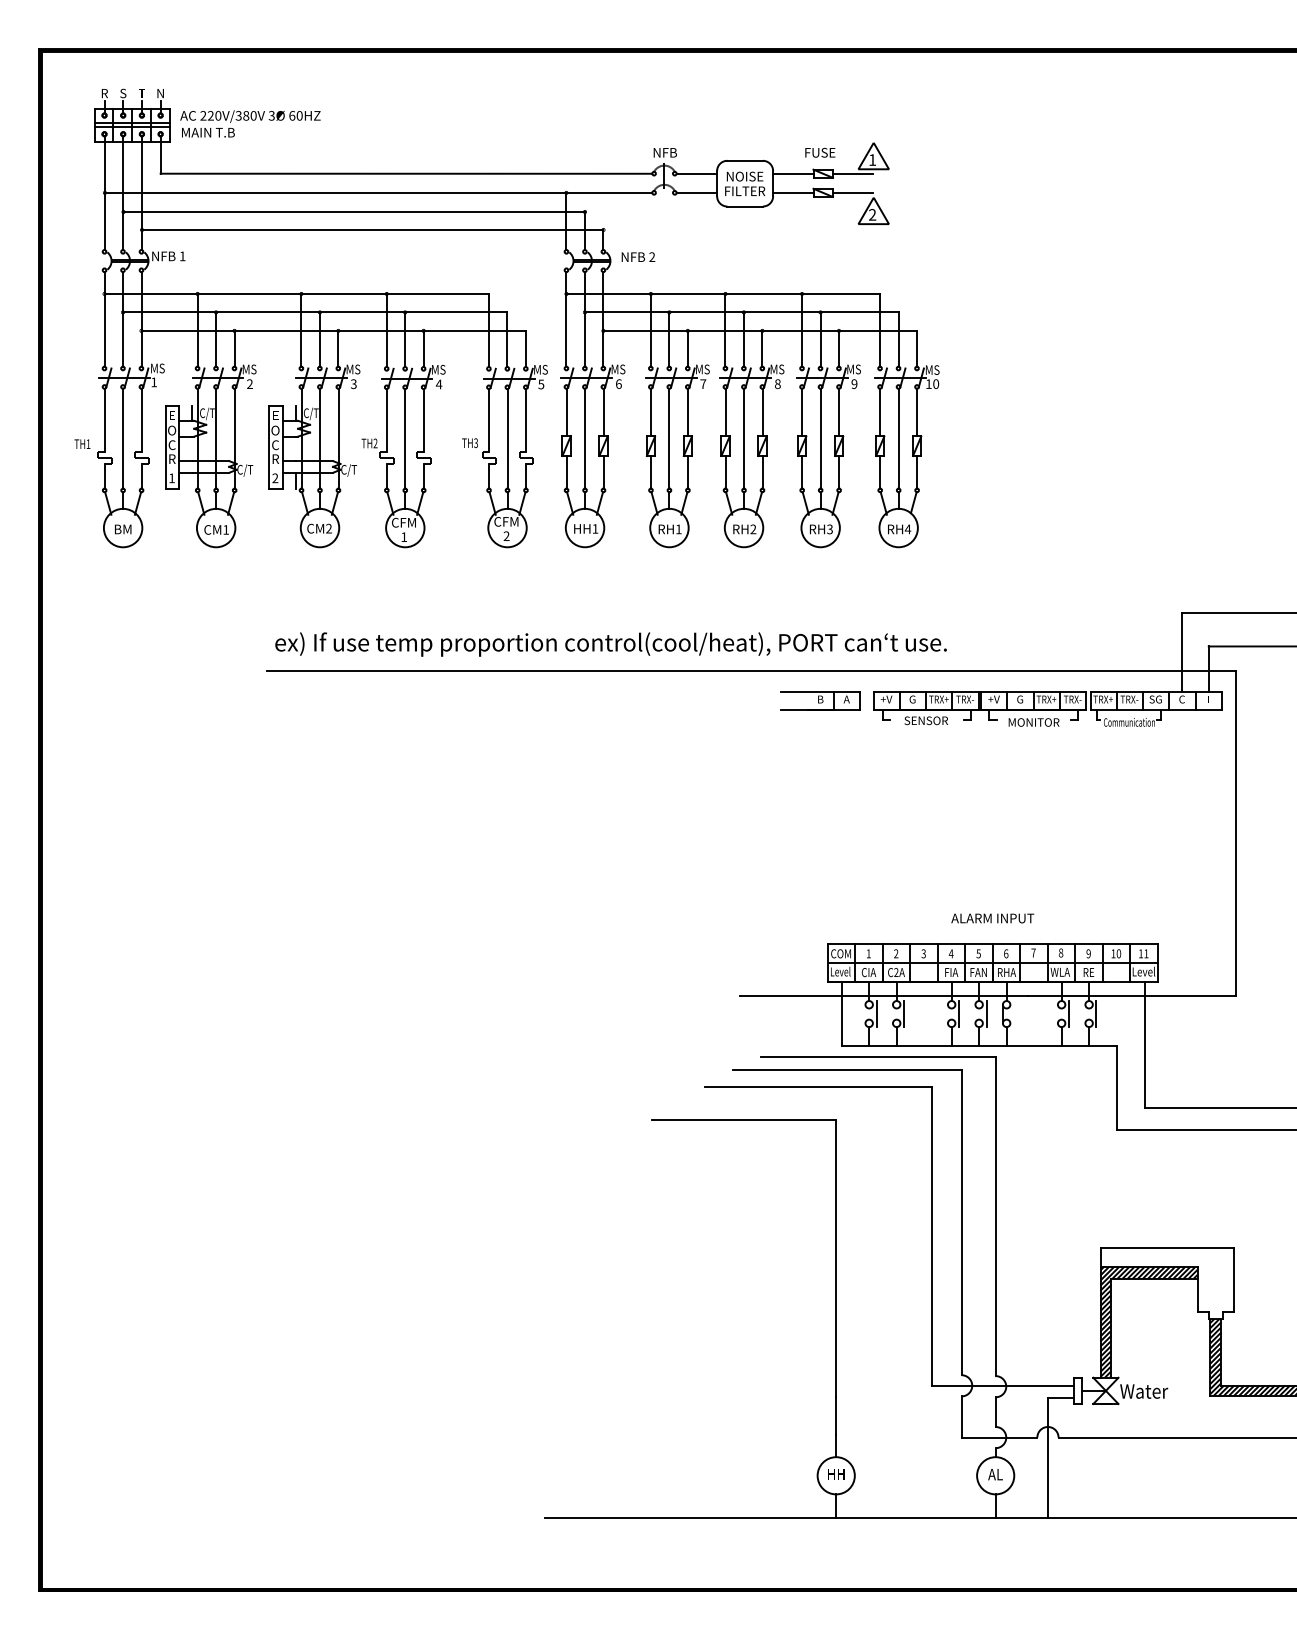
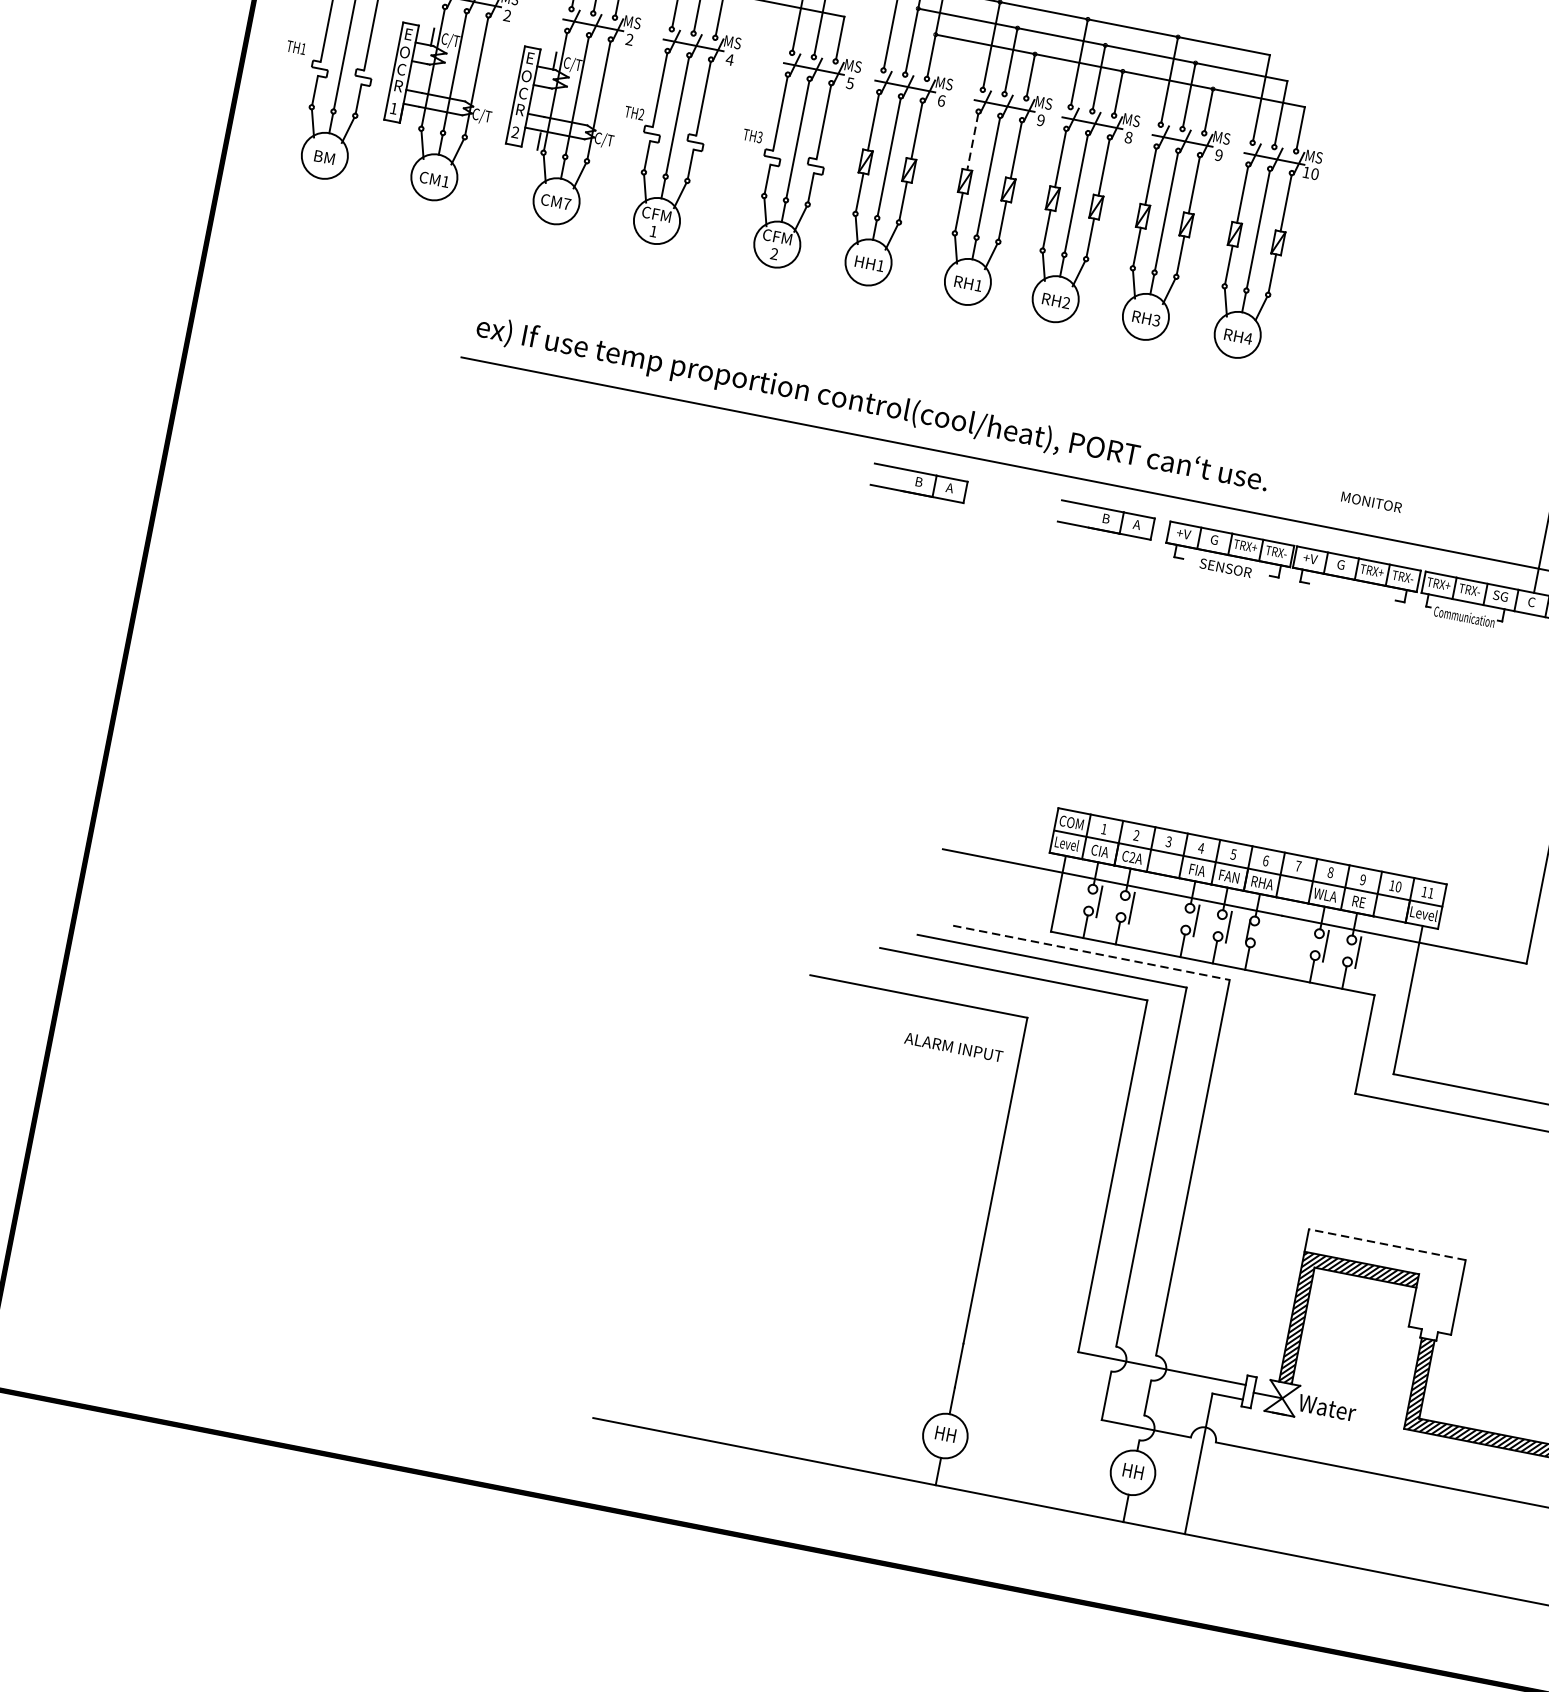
text: (353, 384) -> (629, 40), 3 -> 2
text: (703, 384) -> (1041, 120), 7 -> 9
line: (650, 412) -> (972, 141), solid -> dashed
text: (328, 528) -> (566, 203), CM2 -> CM7
part: (661, 700) -> (918, 483), added
text: (1033, 722) -> (1370, 502), moved
text: (992, 918) -> (953, 1047), moved
line: (878, 1057) -> (1091, 953), solid -> dashed
line: (1167, 1248) -> (1387, 1245), solid -> dashed
text: (995, 1474) -> (1133, 1471), AL -> HH

